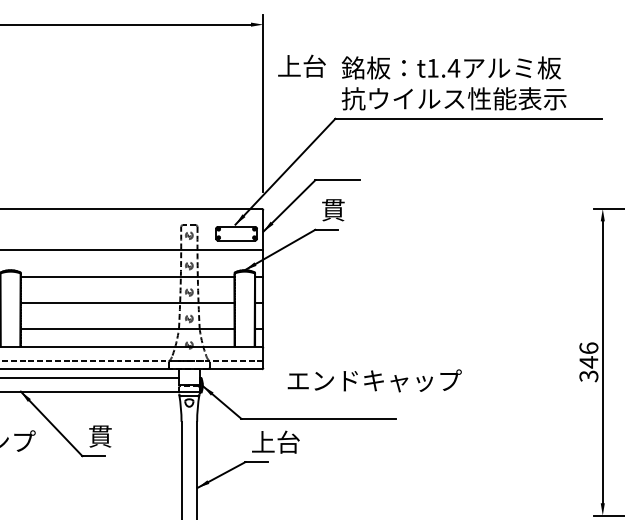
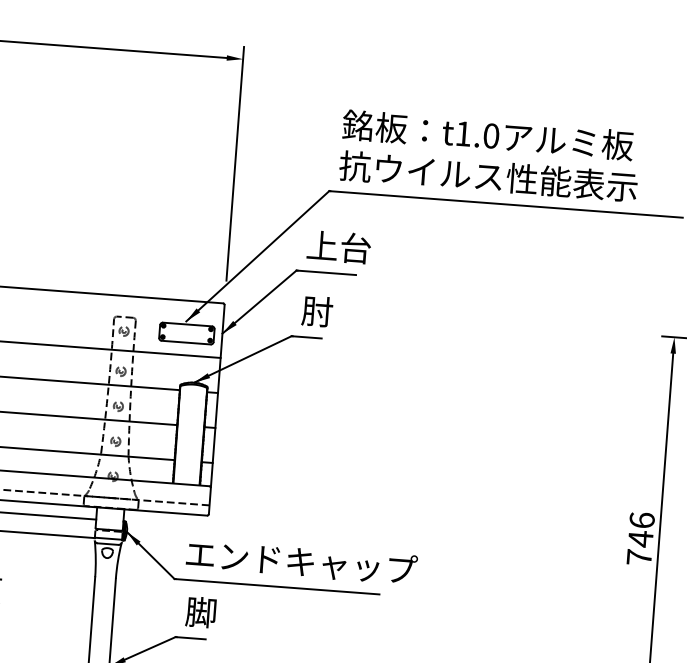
text: (301, 65) -> (338, 246), moved
text: (453, 67) -> (490, 134), t1.4 -> t1.0
text: (332, 209) -> (316, 310), 貫 -> 肘
text: (588, 376) -> (638, 557), 346 -> 746
text: (374, 380) -> (301, 561), moved
text: (275, 441) -> (217, 612), 上台 -> 脚

